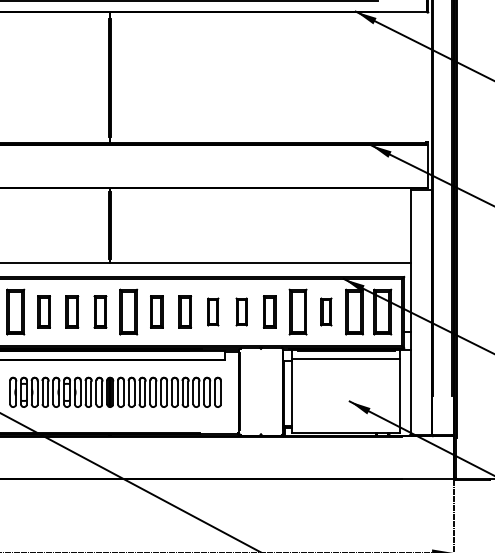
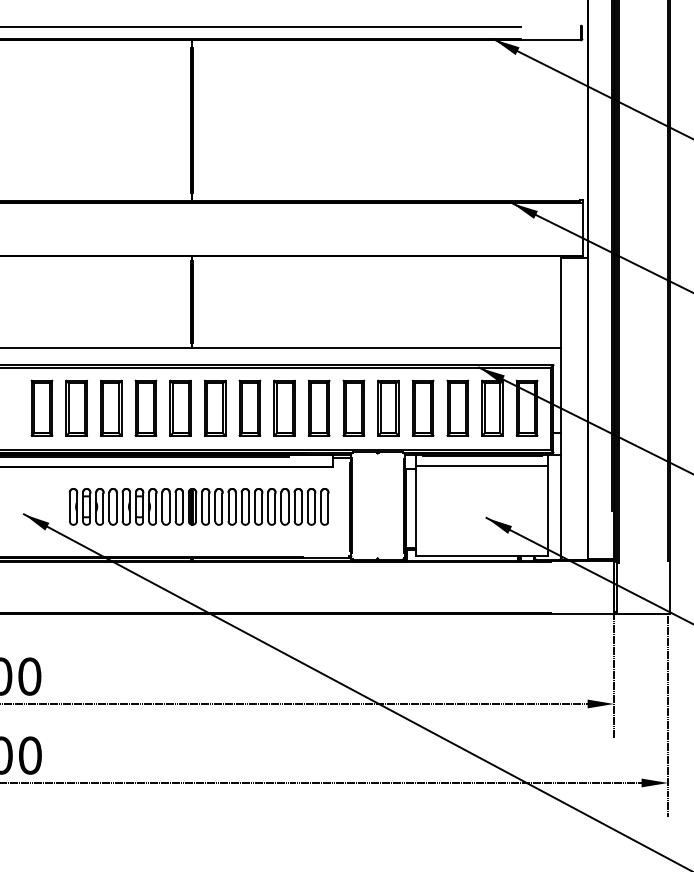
part: (44, 311) -> (111, 407), size x1.43
part: (71, 311) -> (145, 407), size x1.43
part: (100, 311) -> (180, 407), size x1.43
part: (156, 311) -> (249, 407), size x1.43
part: (185, 311) -> (284, 407), size x1.43
part: (212, 311) -> (318, 407), size x1.67
part: (241, 311) -> (353, 407), size x1.67
part: (269, 311) -> (388, 407), size x1.43
part: (326, 311) -> (457, 407), size x1.67

